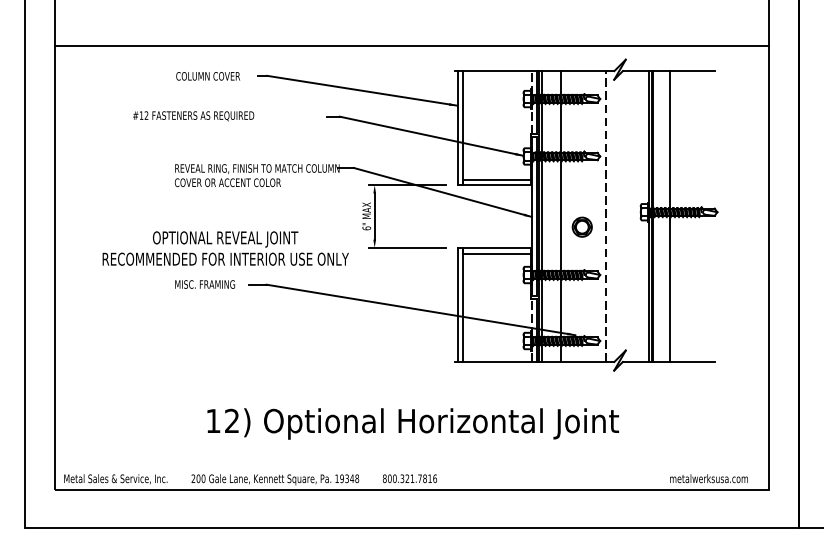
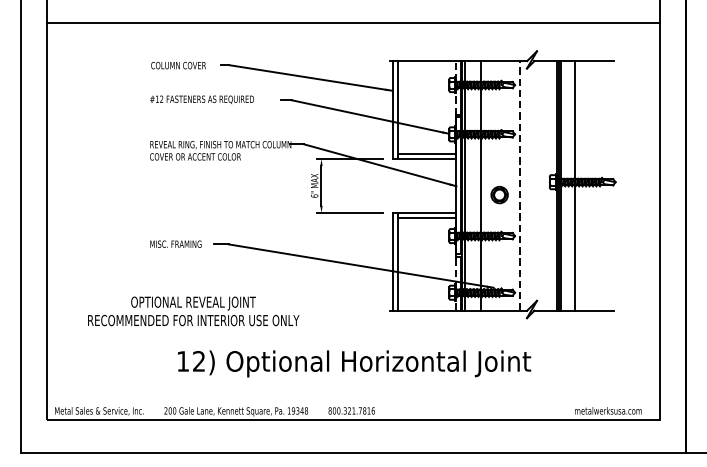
line: (412, 45) -> (353, 22), moved
text: (192, 115) -> (201, 99), moved
text: (225, 248) -> (193, 311), moved

